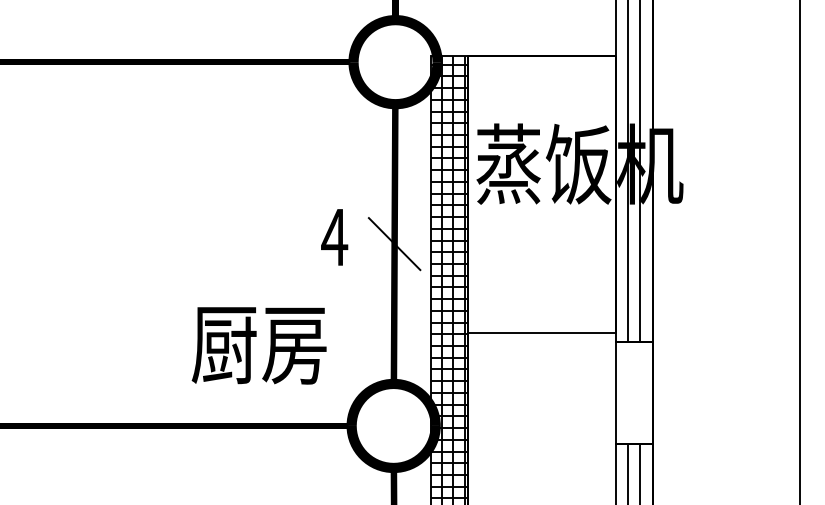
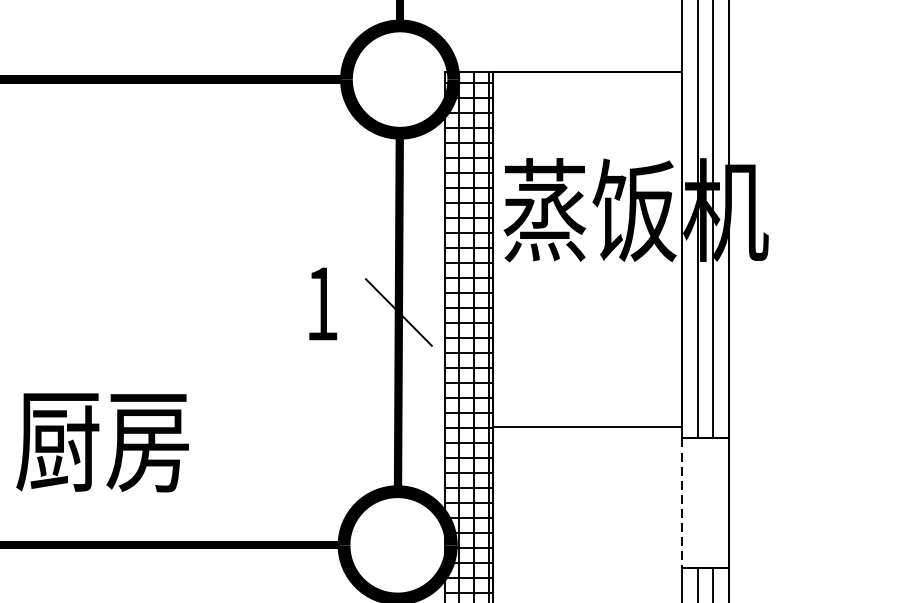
text: (334, 237) -> (321, 304), 4 -> 1
text: (258, 345) -> (101, 442), moved
line: (615, 393) -> (681, 503), solid -> dashed

